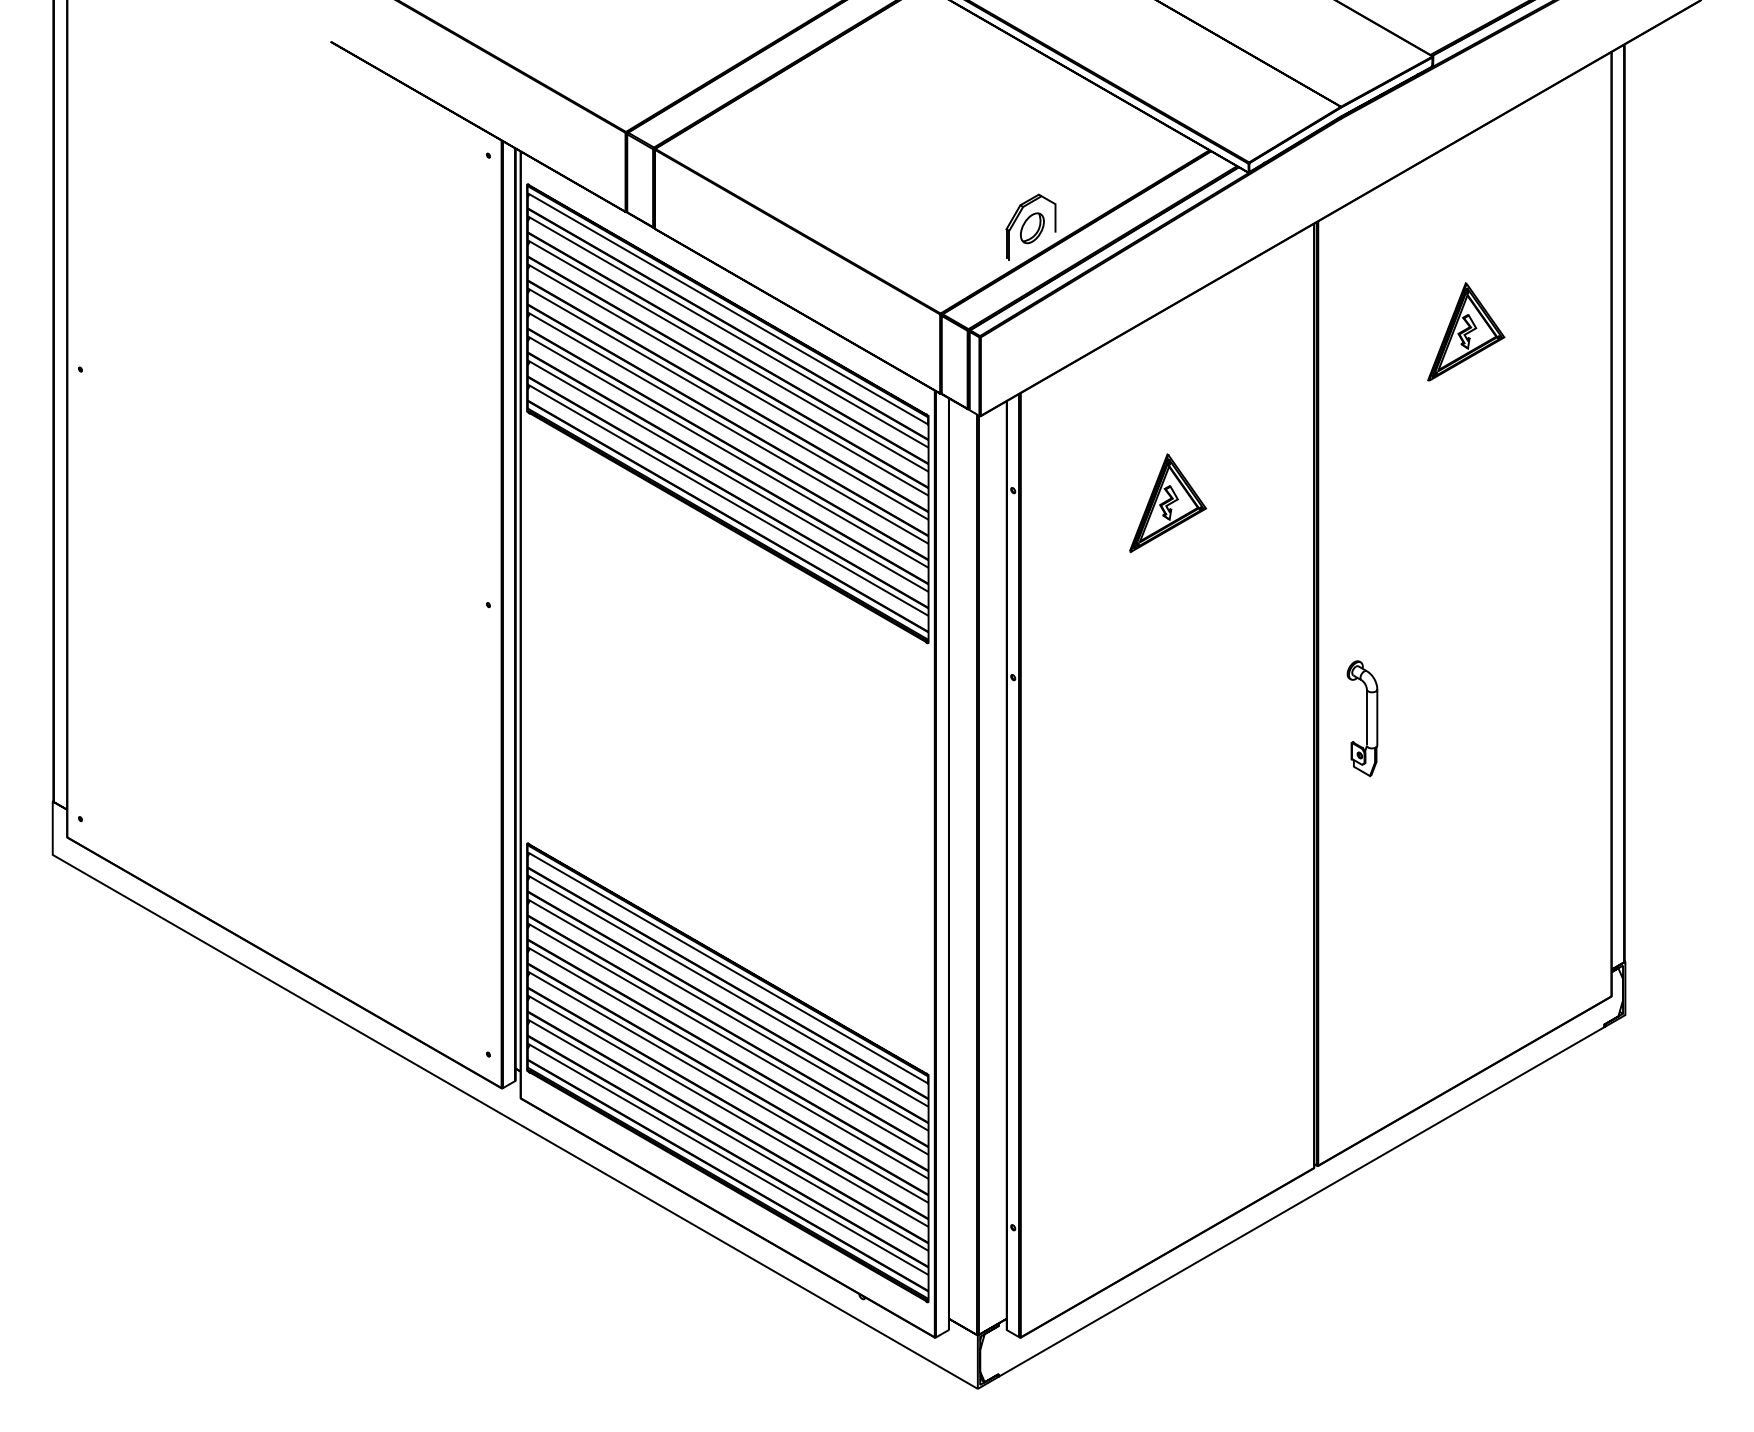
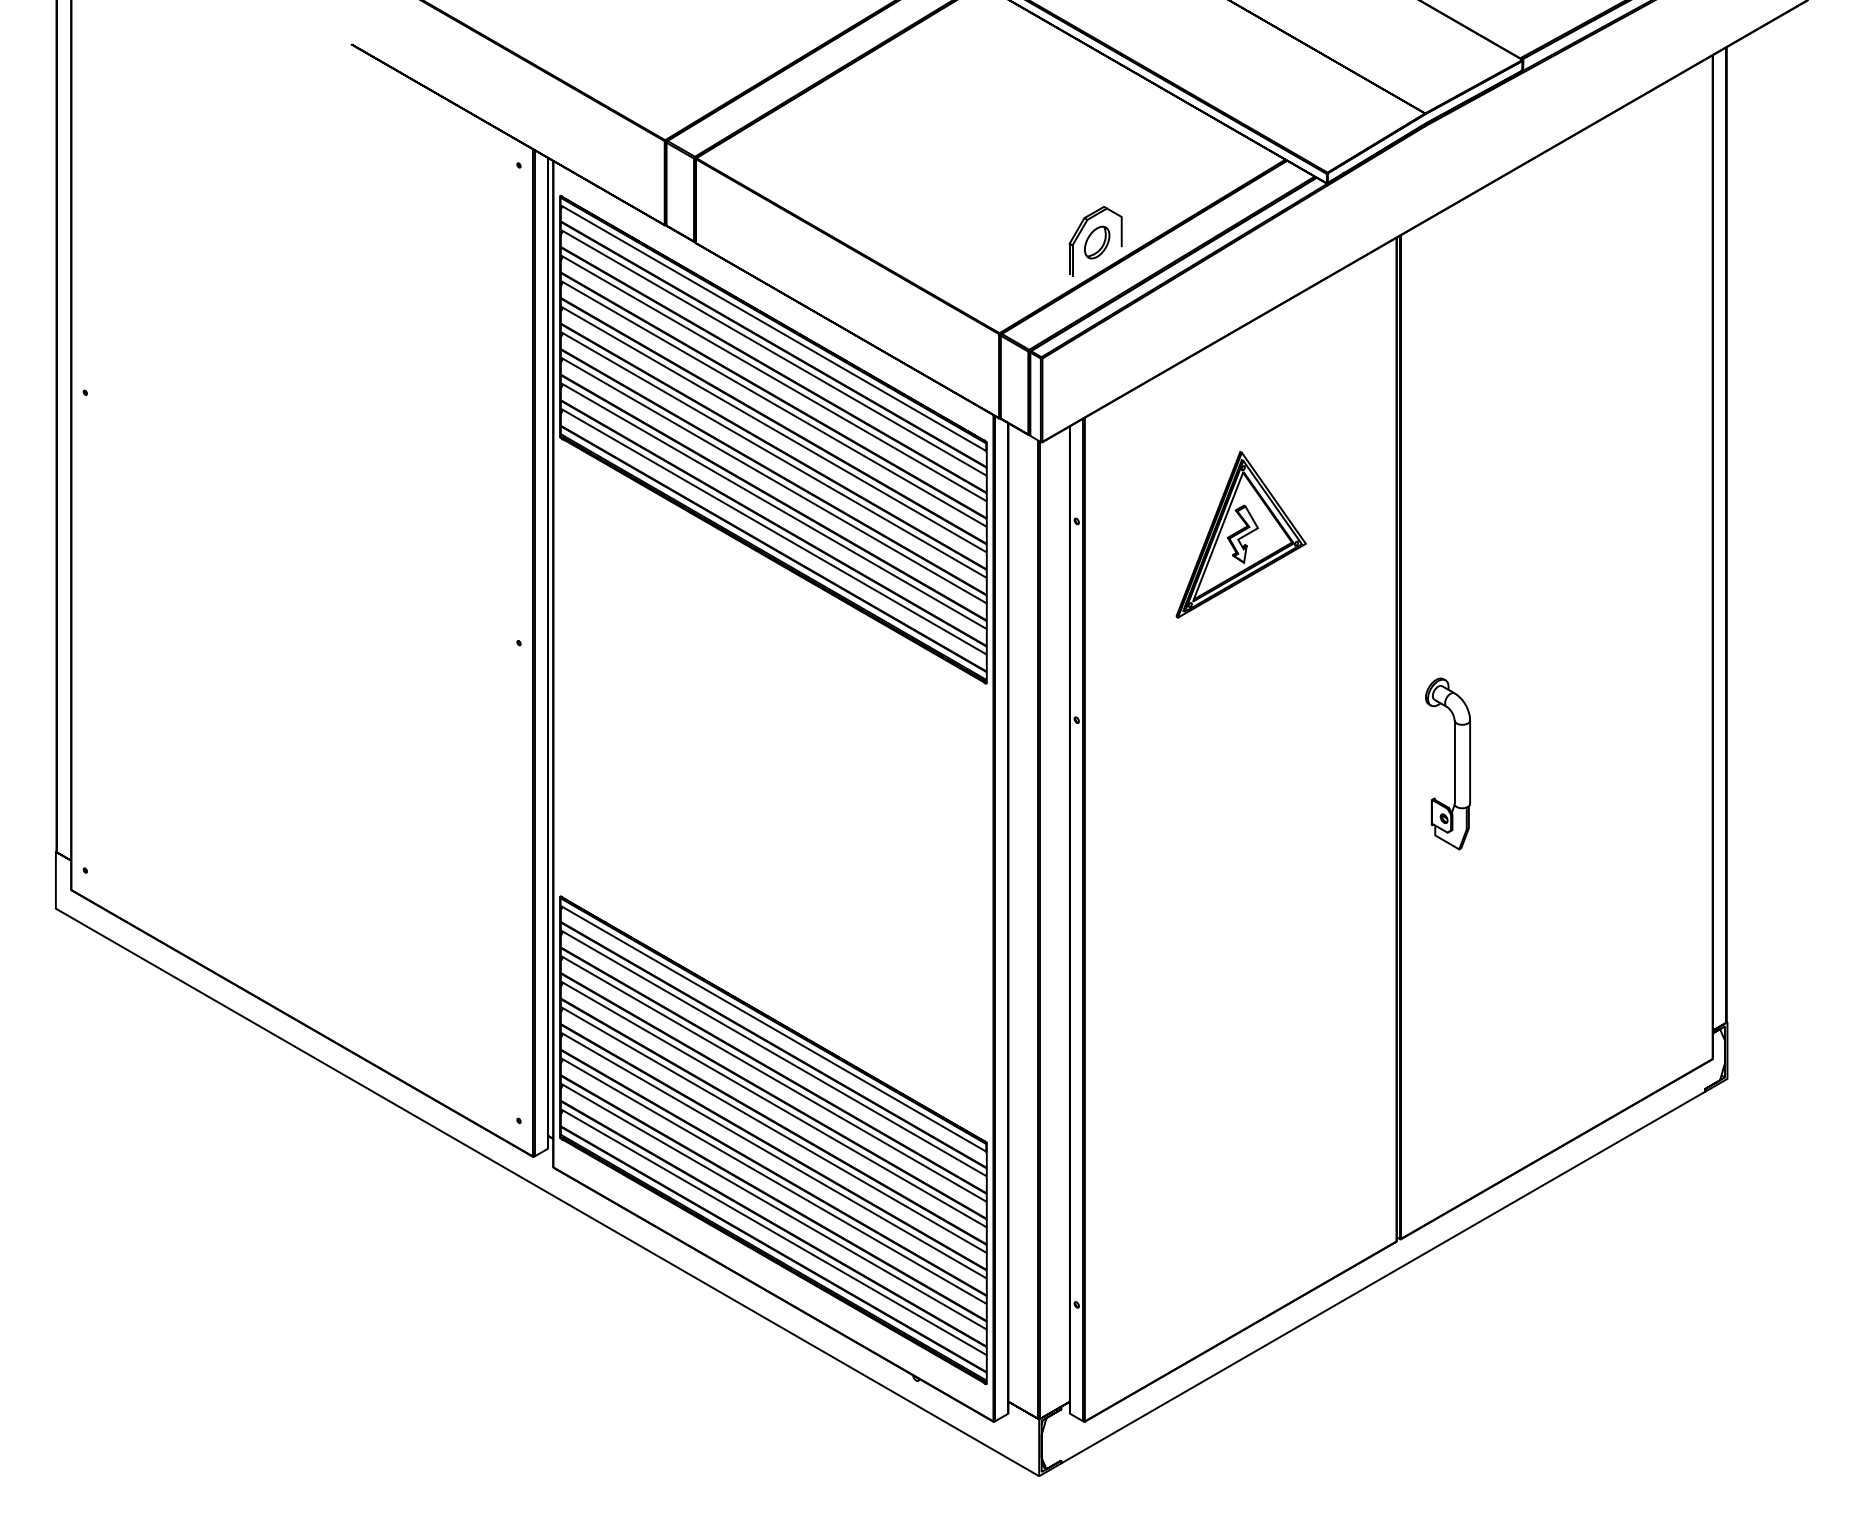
part: (1465, 331) -> (1557, 352), removed
part: (1168, 502) -> (1241, 534), size x1.6
part: (1361, 718) -> (1447, 763), size x1.4

